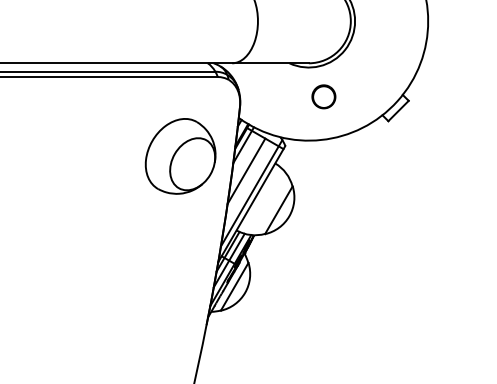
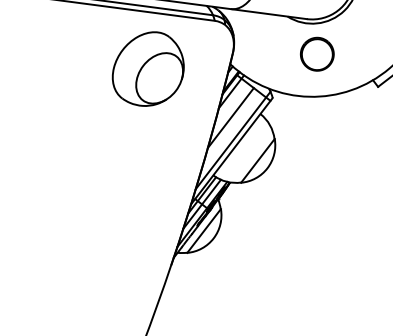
part: (323, 96) -> (316, 53), size x1.43
part: (180, 156) -> (148, 69), moved

